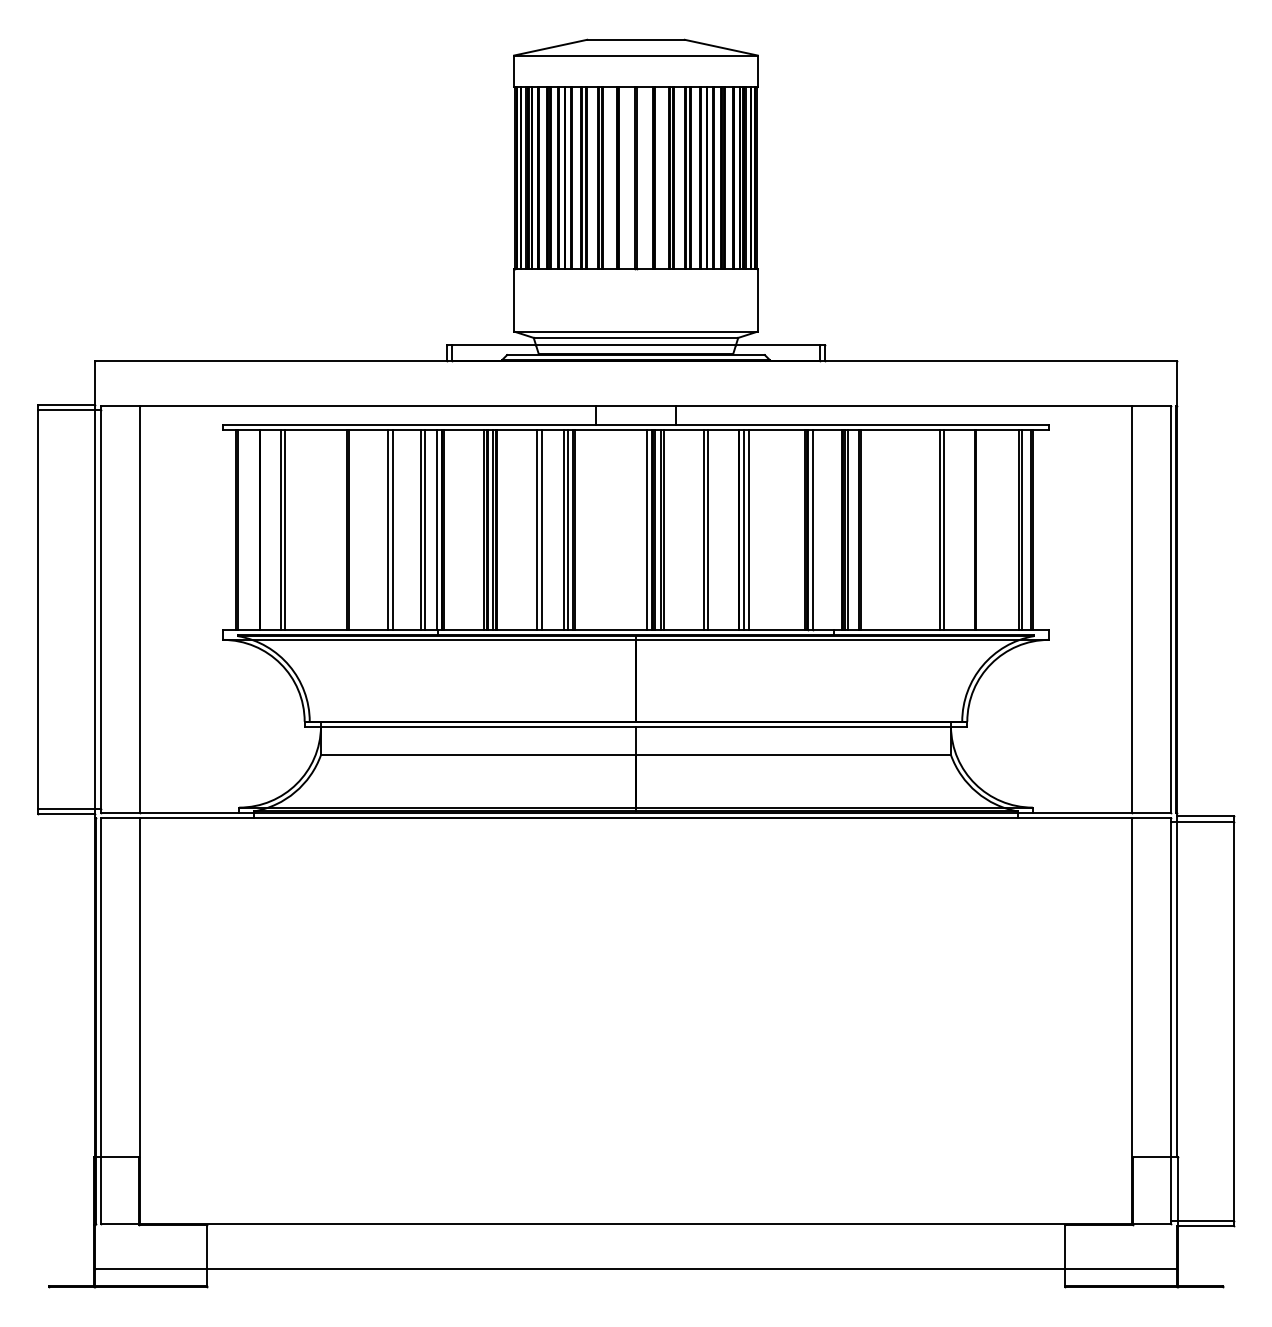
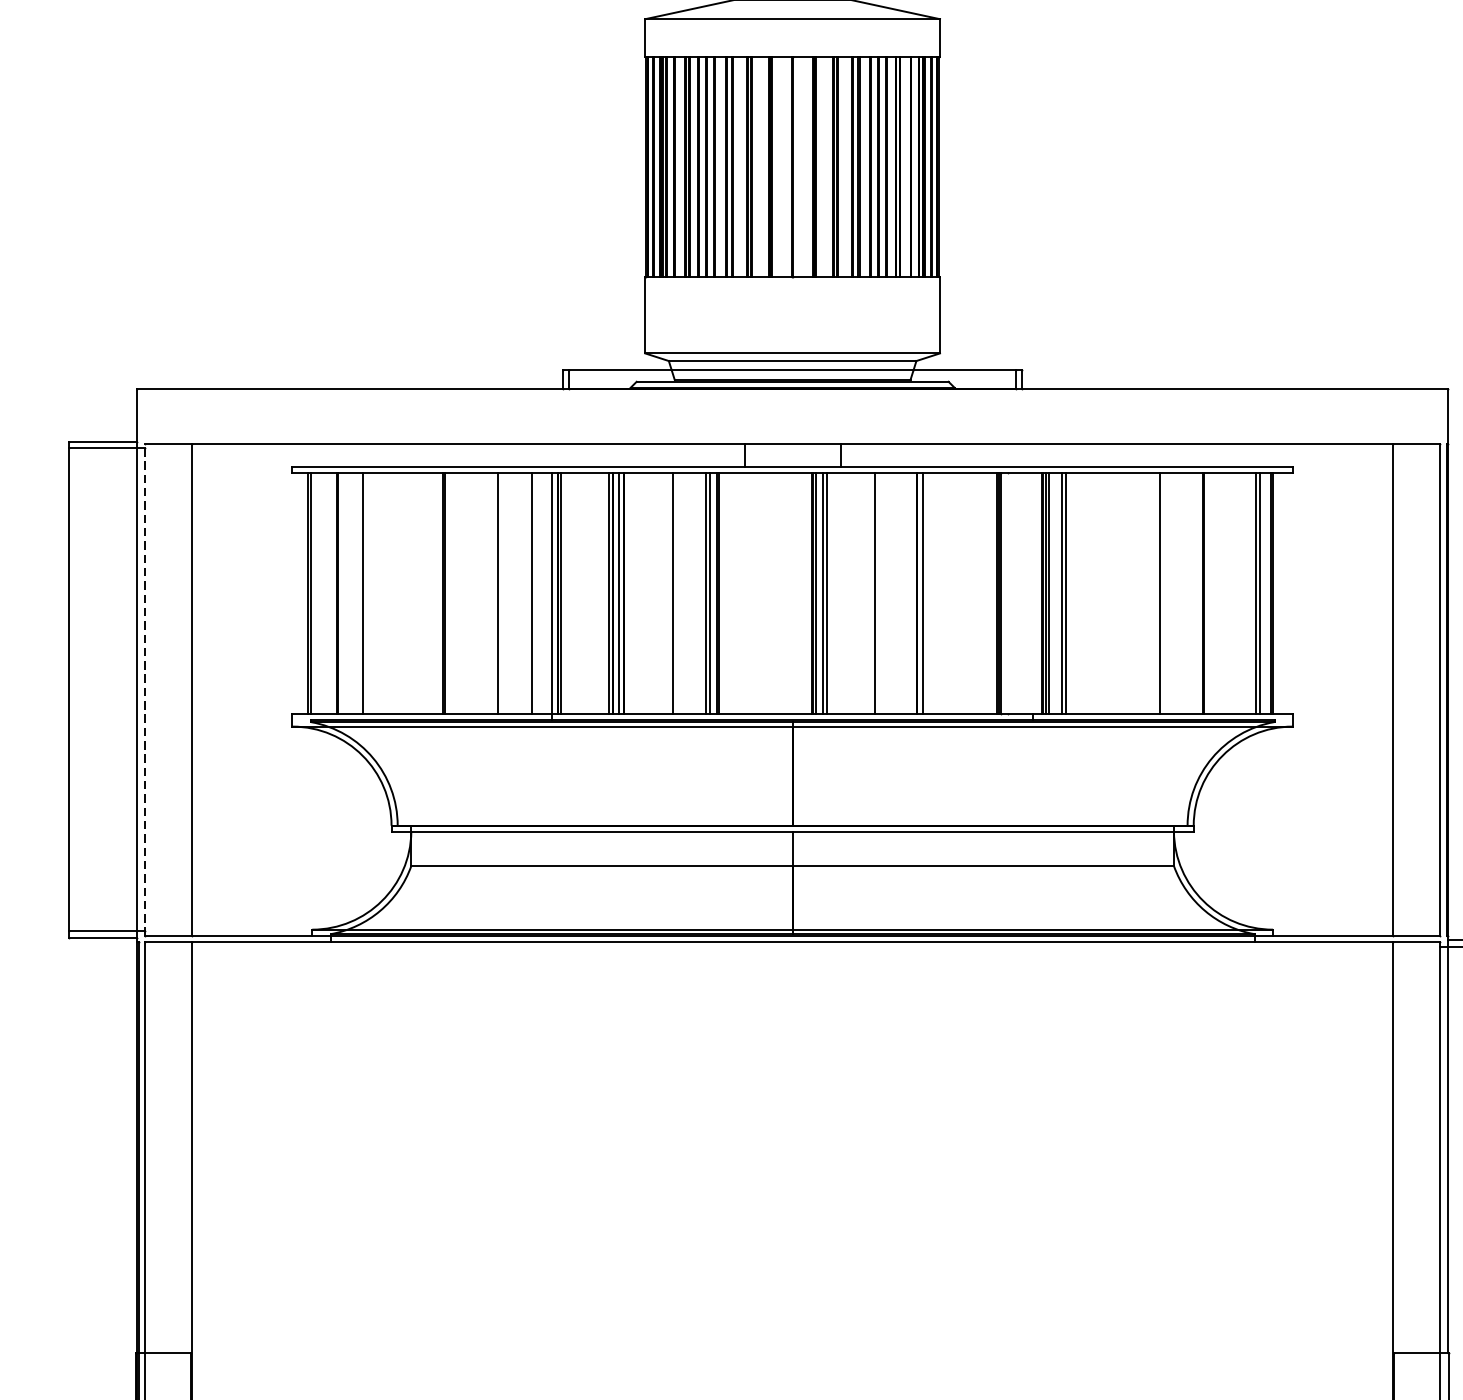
line: (285, 529) -> (368, 592), removed
line: (387, 529) -> (491, 592), removed
line: (425, 529) -> (537, 592), removed
line: (542, 529) -> (679, 592), removed
line: (647, 529) -> (806, 592), removed
line: (707, 529) -> (879, 592), removed
line: (748, 529) -> (928, 592), removed
line: (813, 529) -> (1007, 592), removed
line: (944, 529) -> (1166, 592), removed
line: (100, 609) -> (144, 689), solid -> dashed

